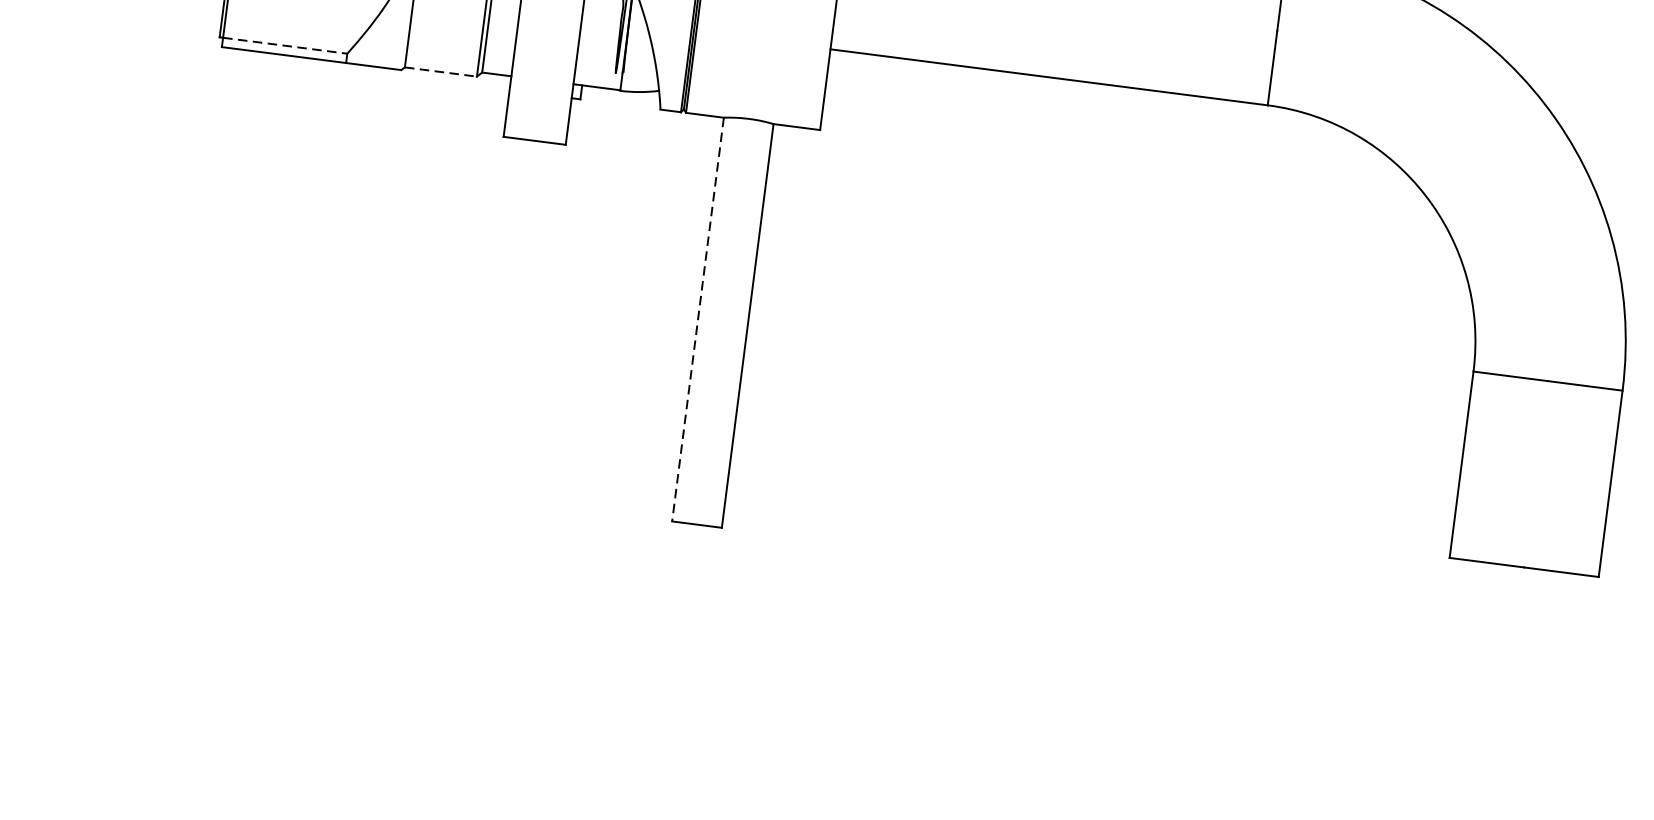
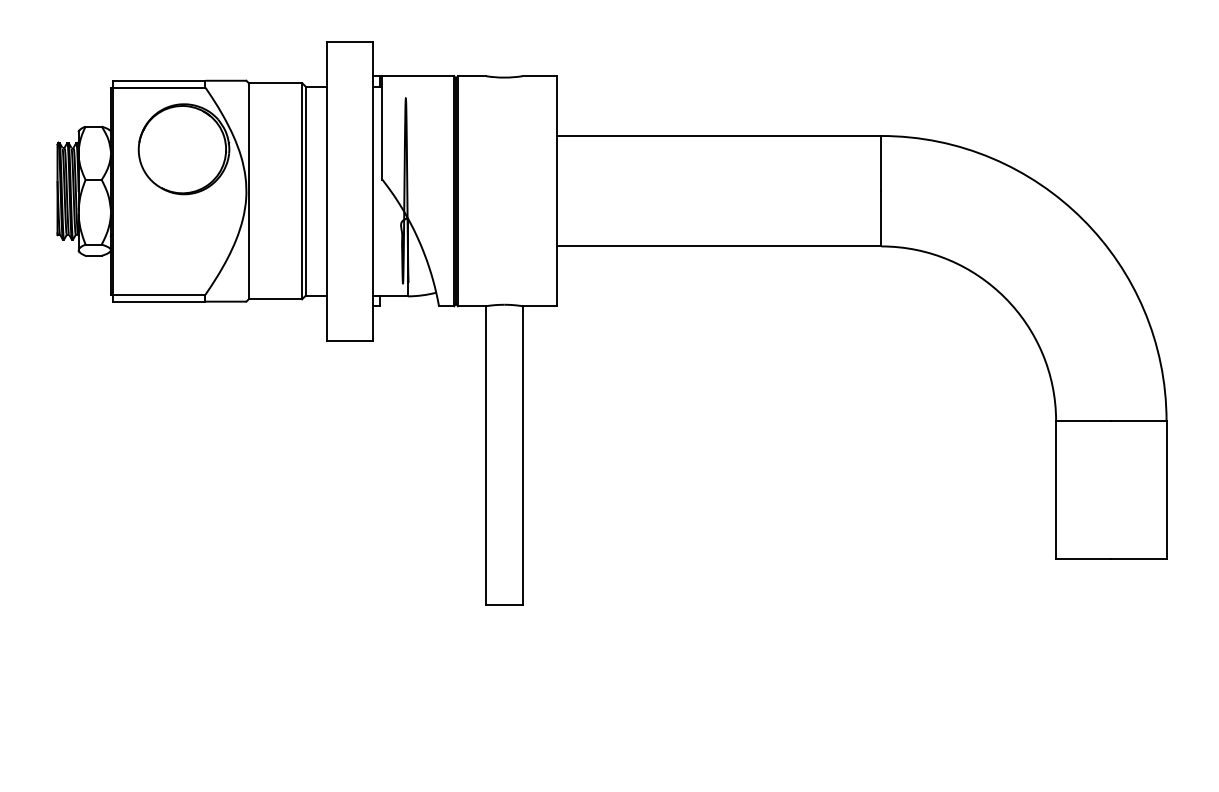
line: (285, 45) -> (159, 294), dashed -> solid
line: (441, 72) -> (275, 299), dashed -> solid
line: (697, 319) -> (485, 455), dashed -> solid

